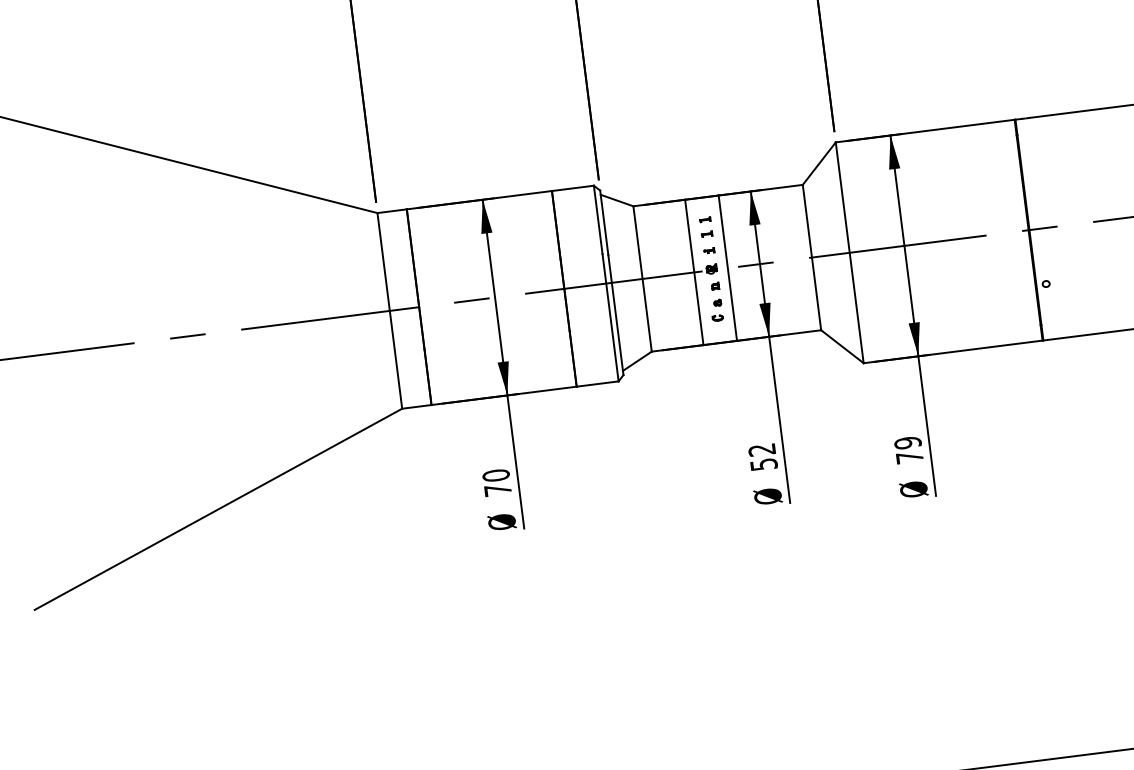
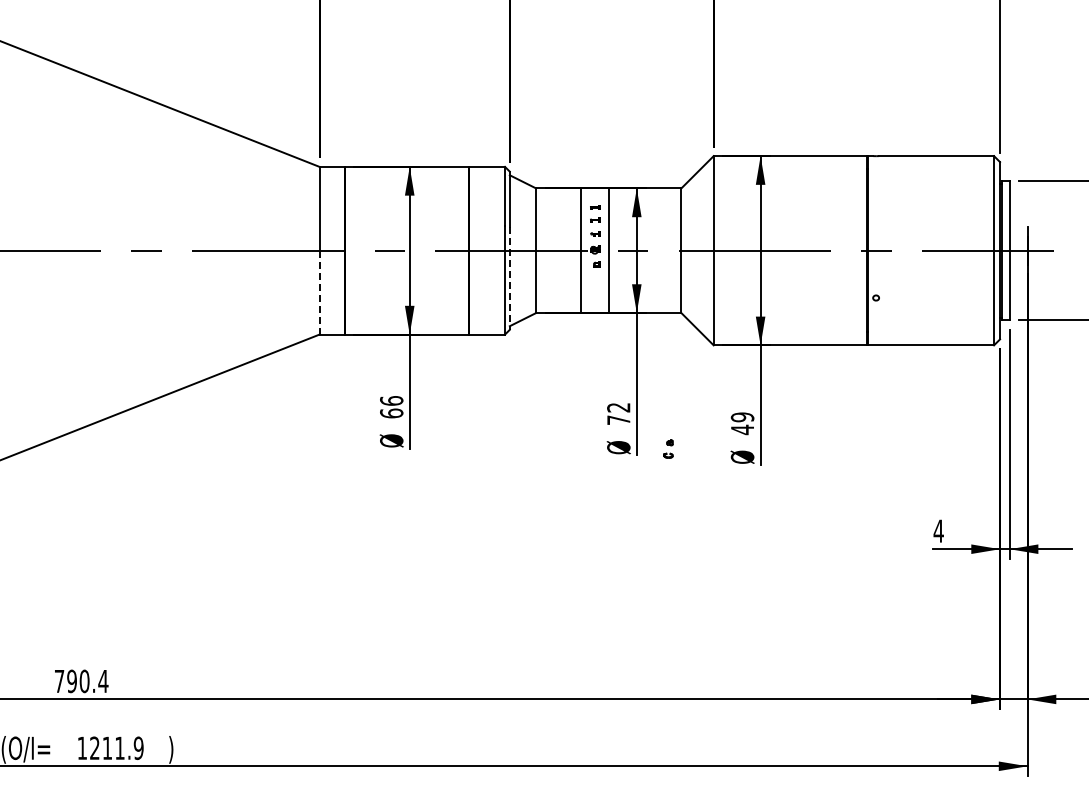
part: (716, 309) -> (668, 448), moved
line: (615, 315) -> (509, 278), solid -> dashed
line: (395, 359) -> (319, 292), solid -> dashed
text: (909, 457) -> (742, 429), 79 -> 49
text: (763, 463) -> (618, 419), 52 -> 72
text: (496, 483) -> (391, 407), 70 -> 66

